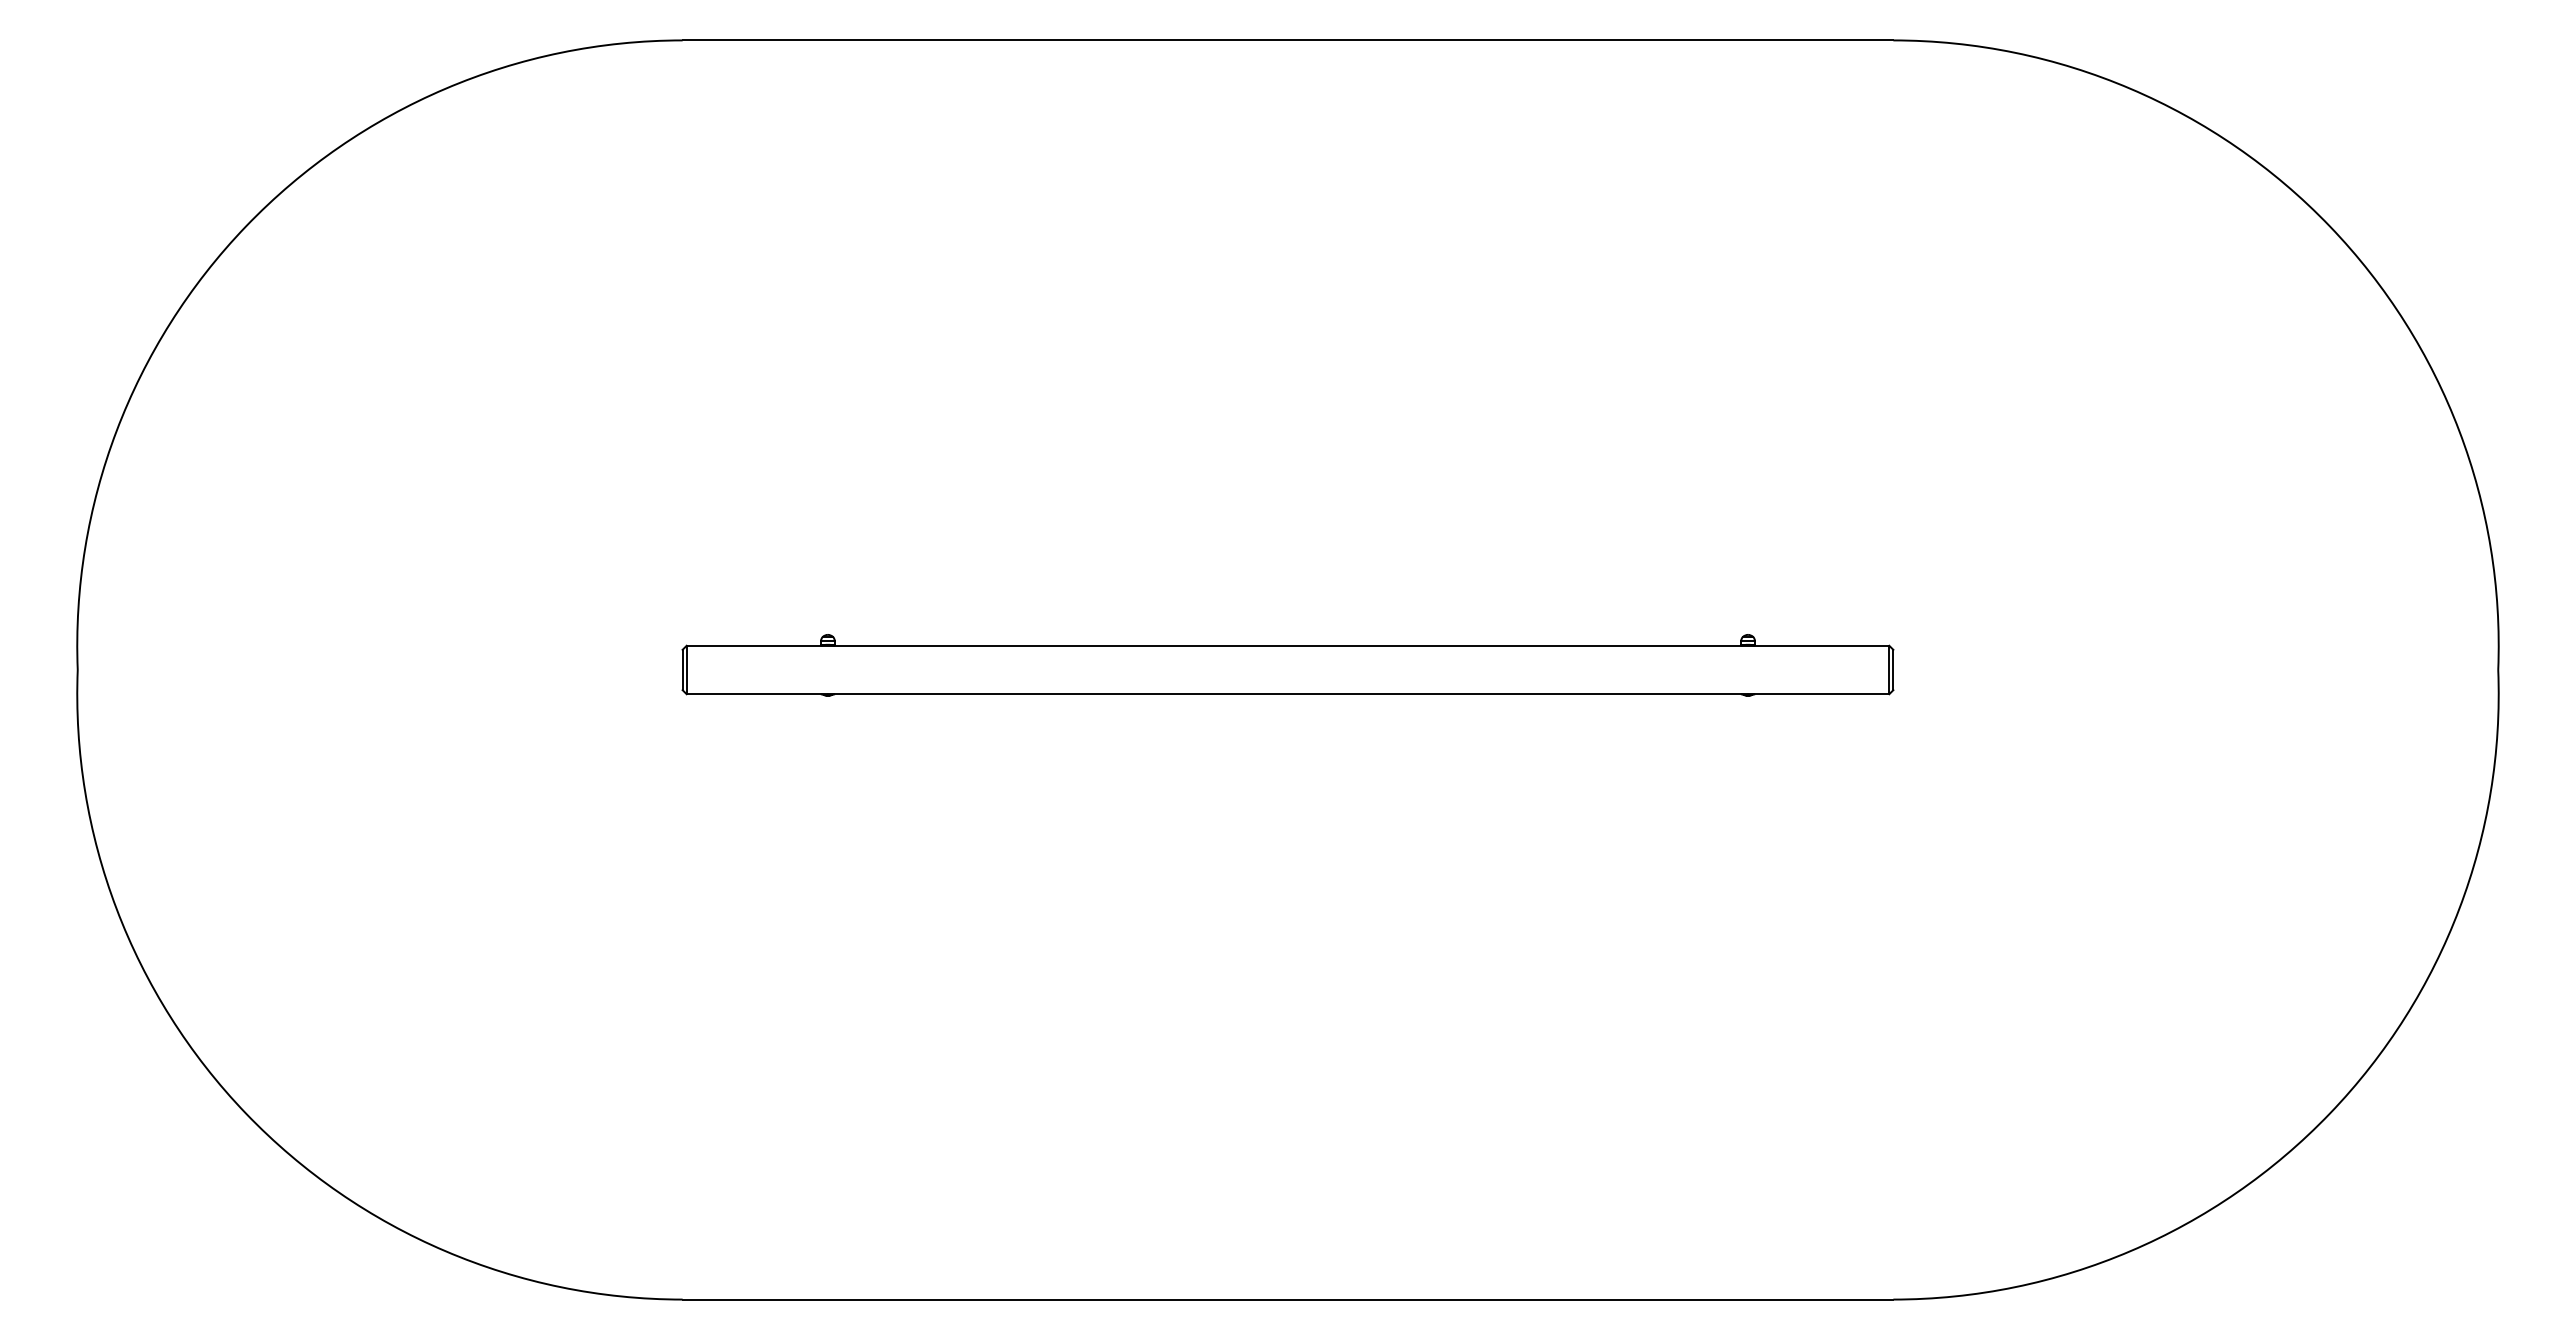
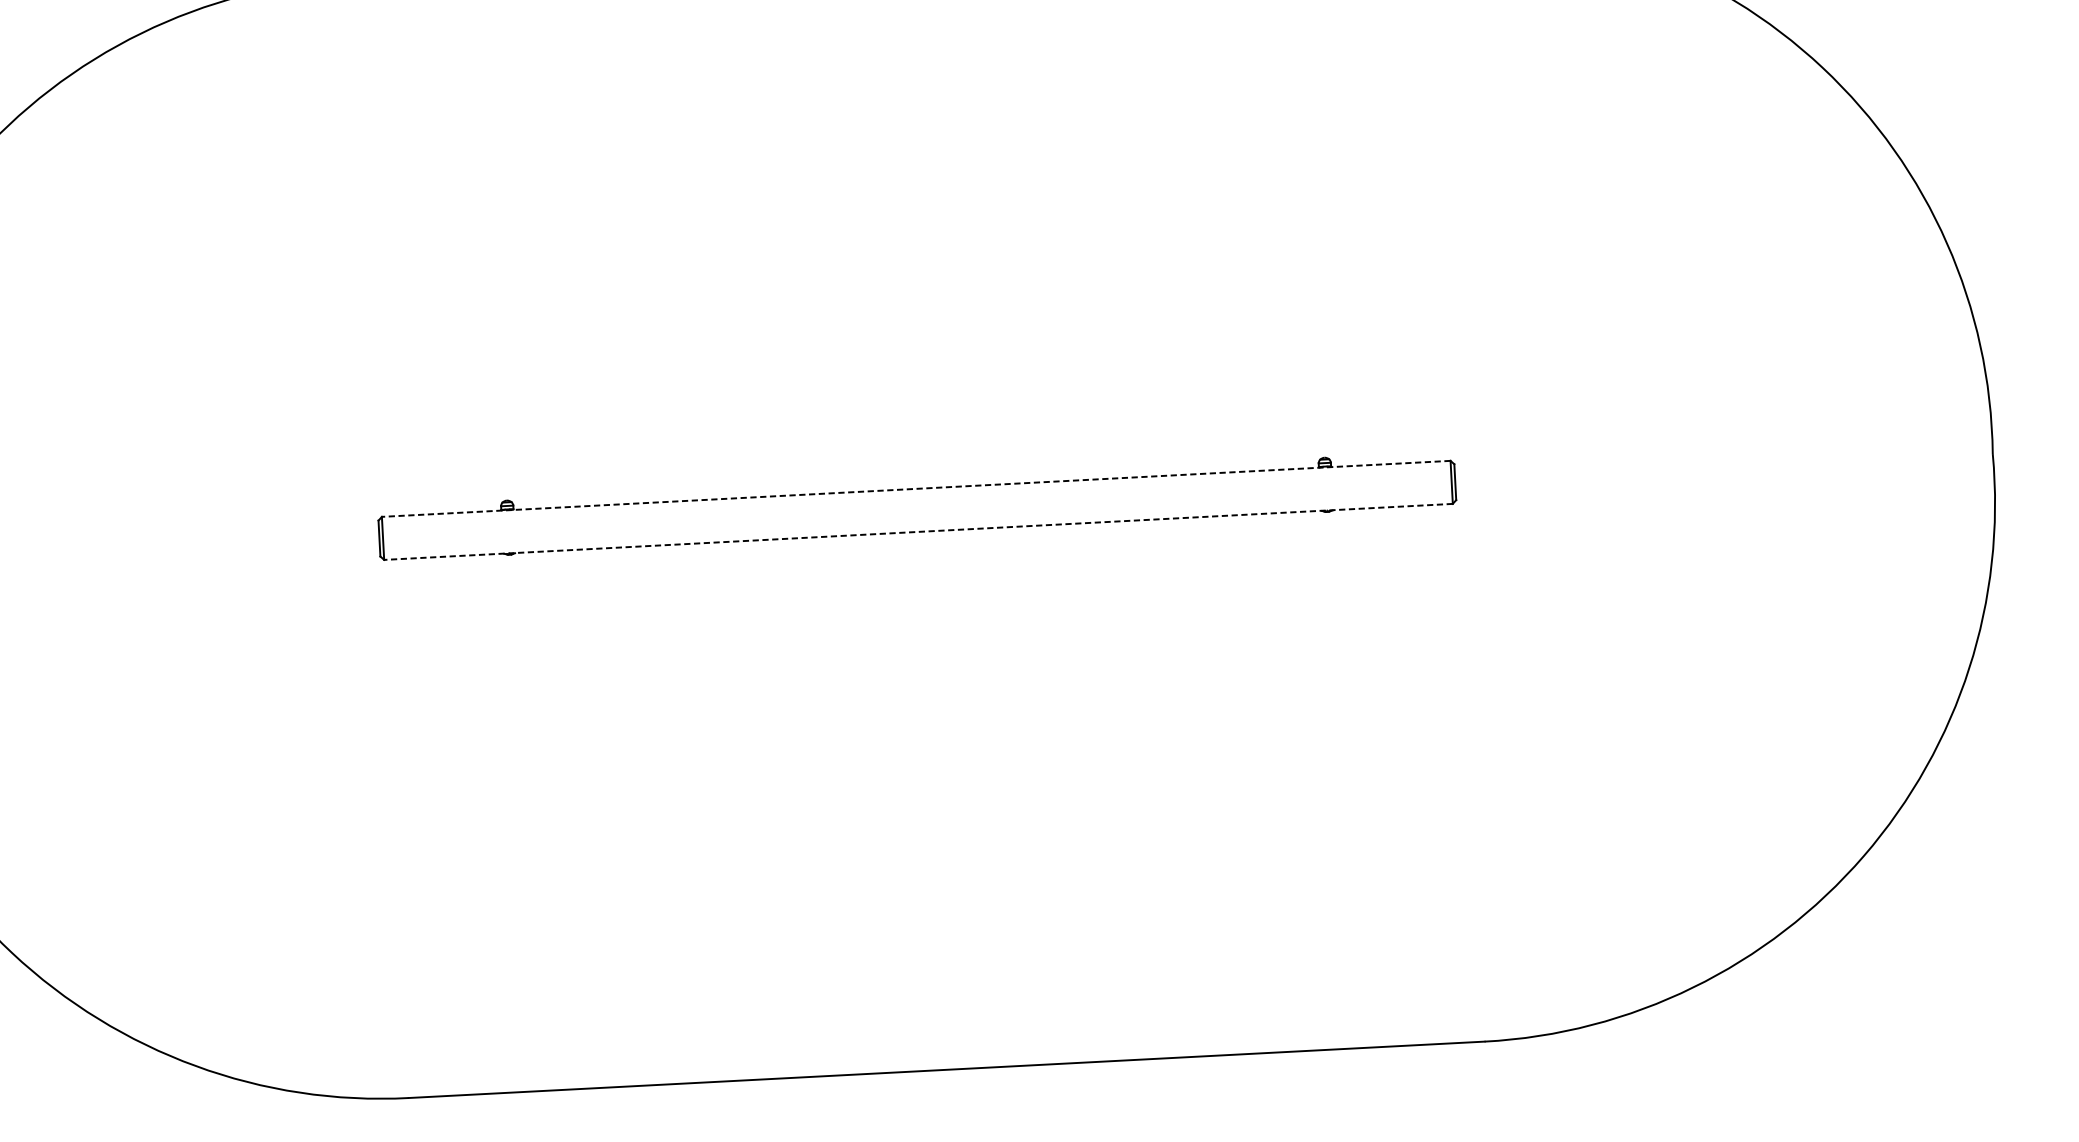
line: (1287, 645) -> (915, 488), solid -> dashed
line: (1287, 694) -> (918, 532), solid -> dashed

